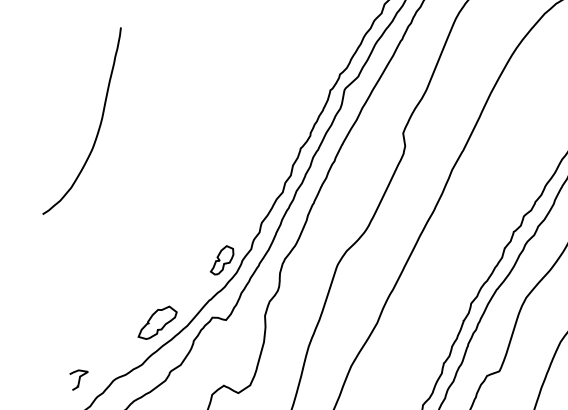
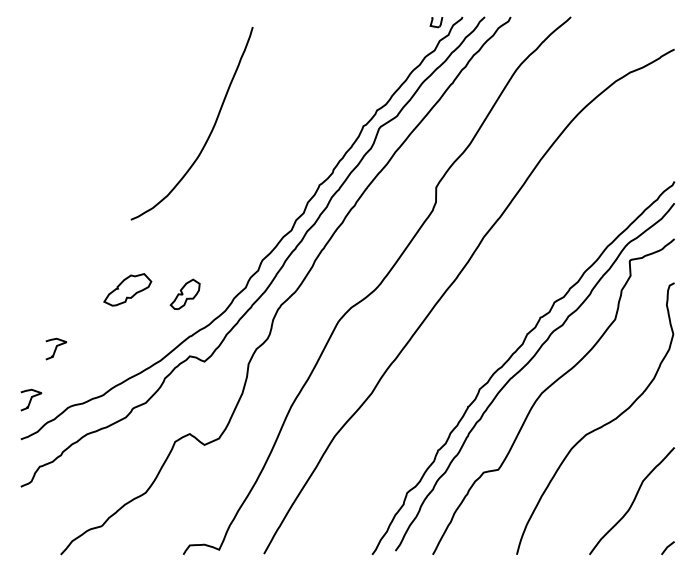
curve: (98, 127) -> (209, 133), moved
part: (221, 260) -> (184, 294), moved
part: (157, 322) -> (127, 289), moved
curve: (94, 330) -> (56, 348), added

